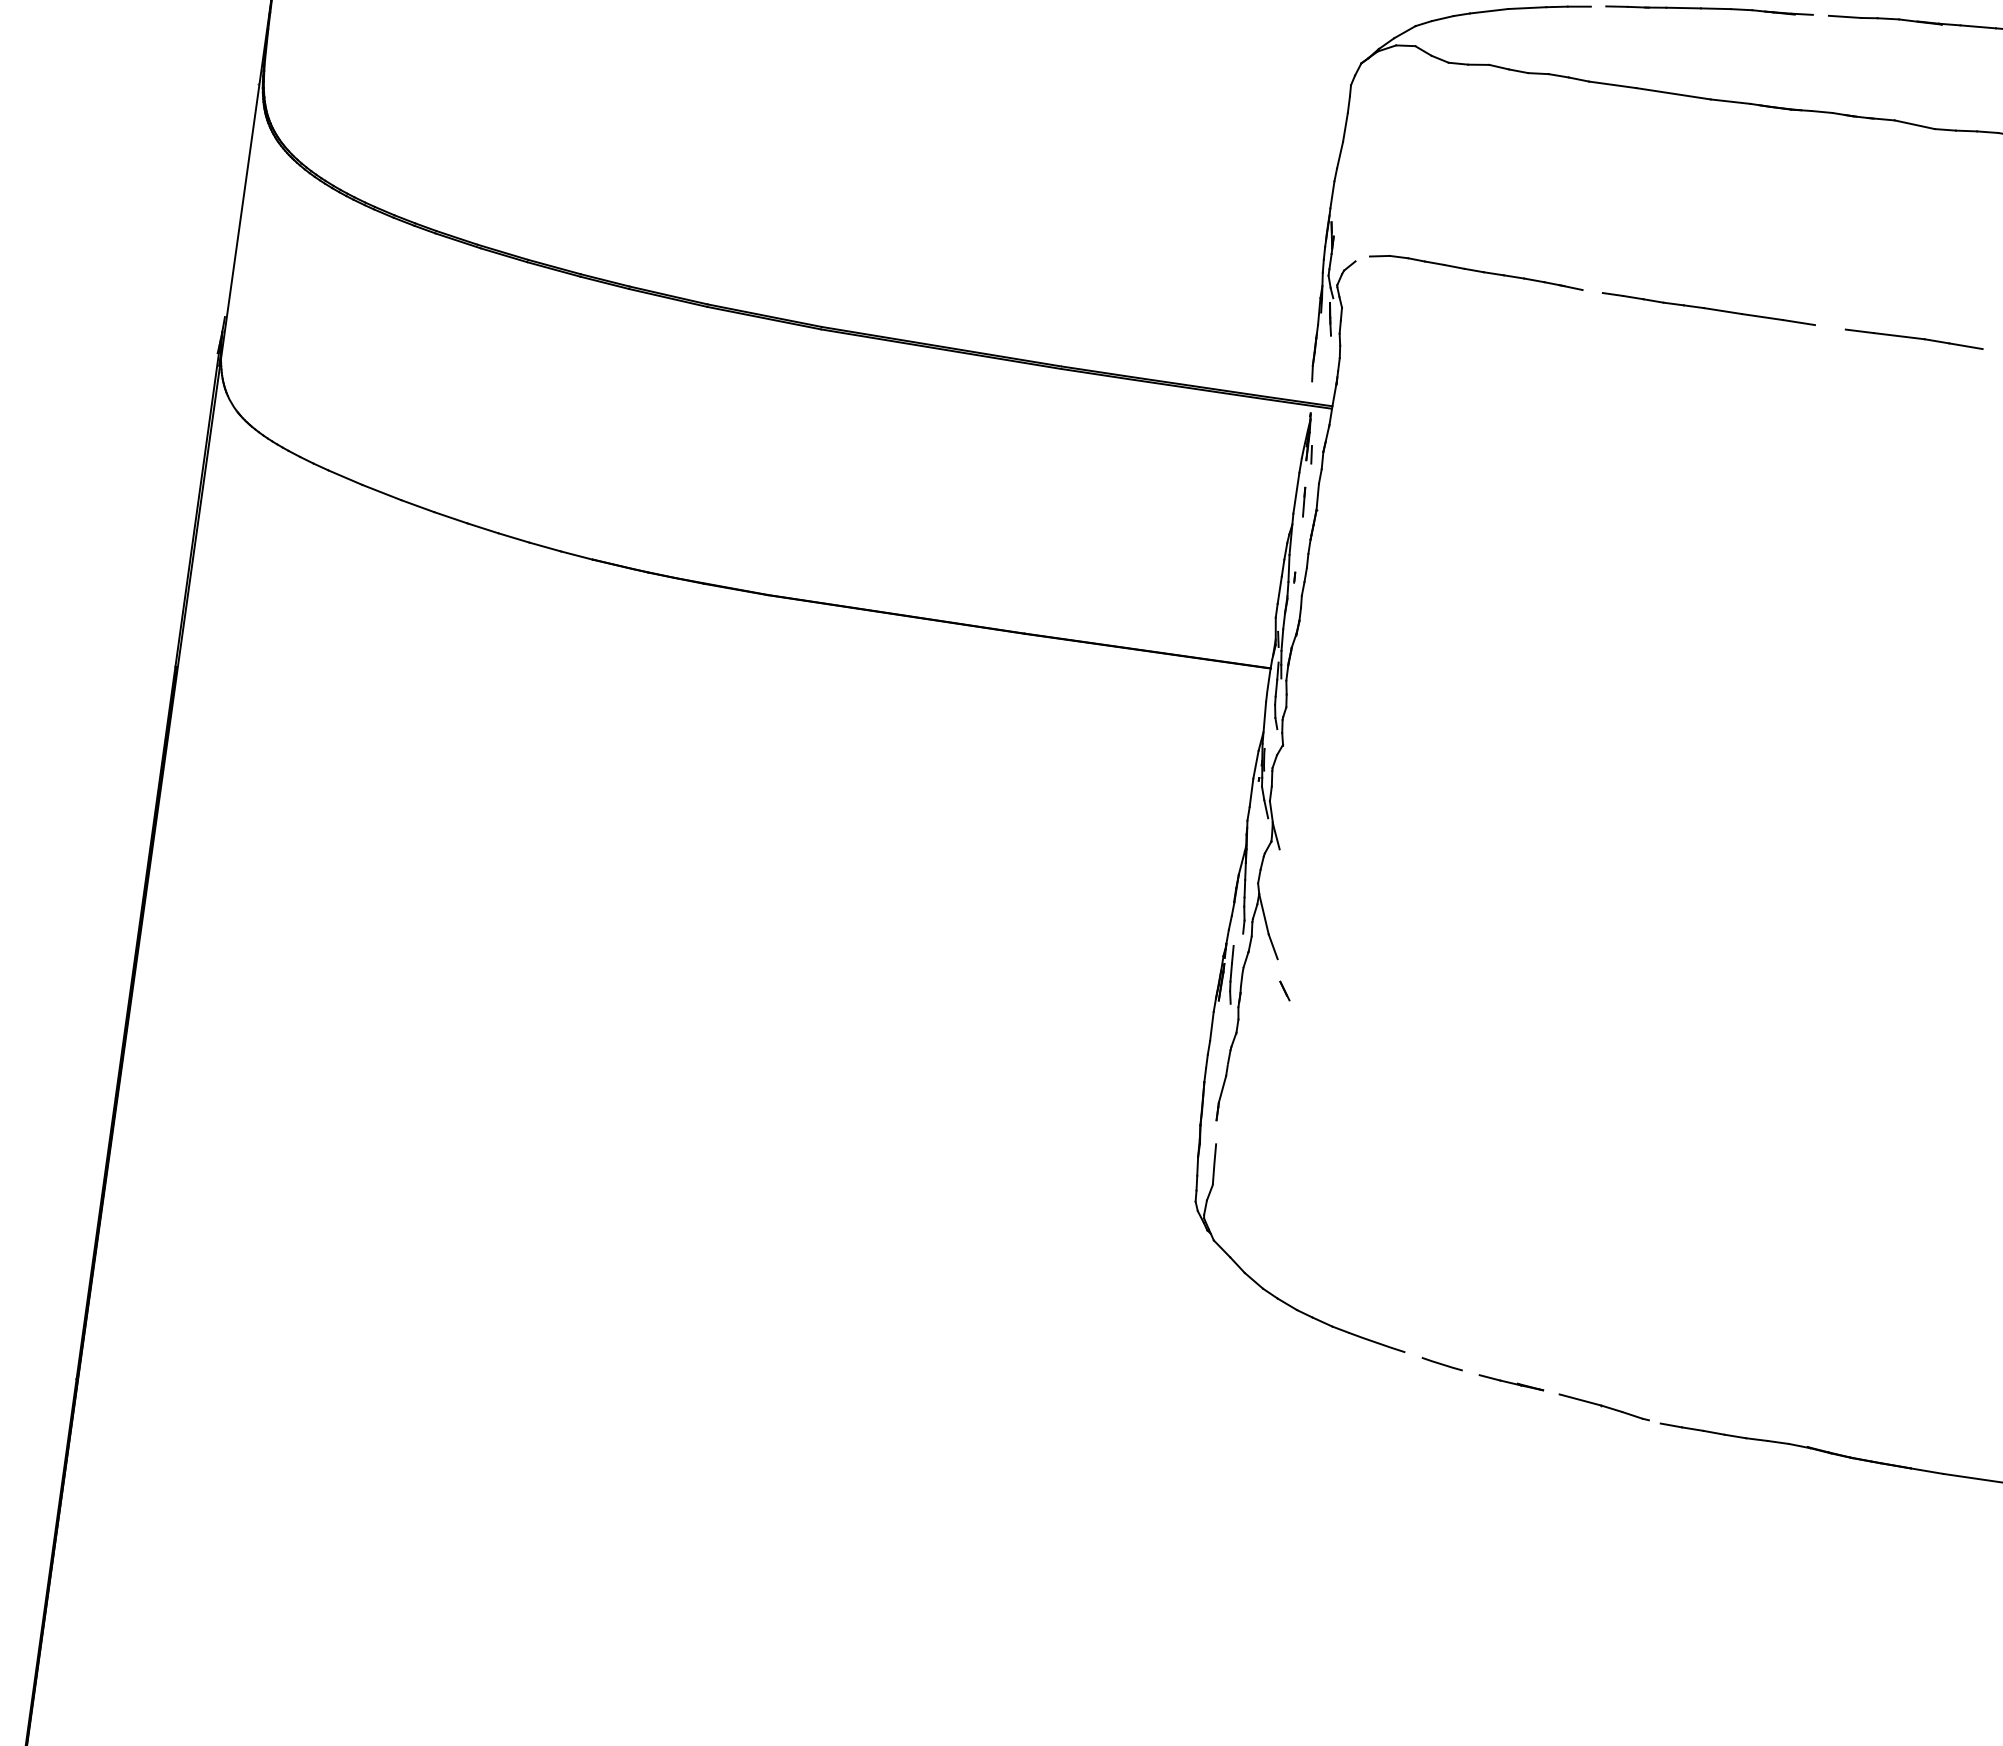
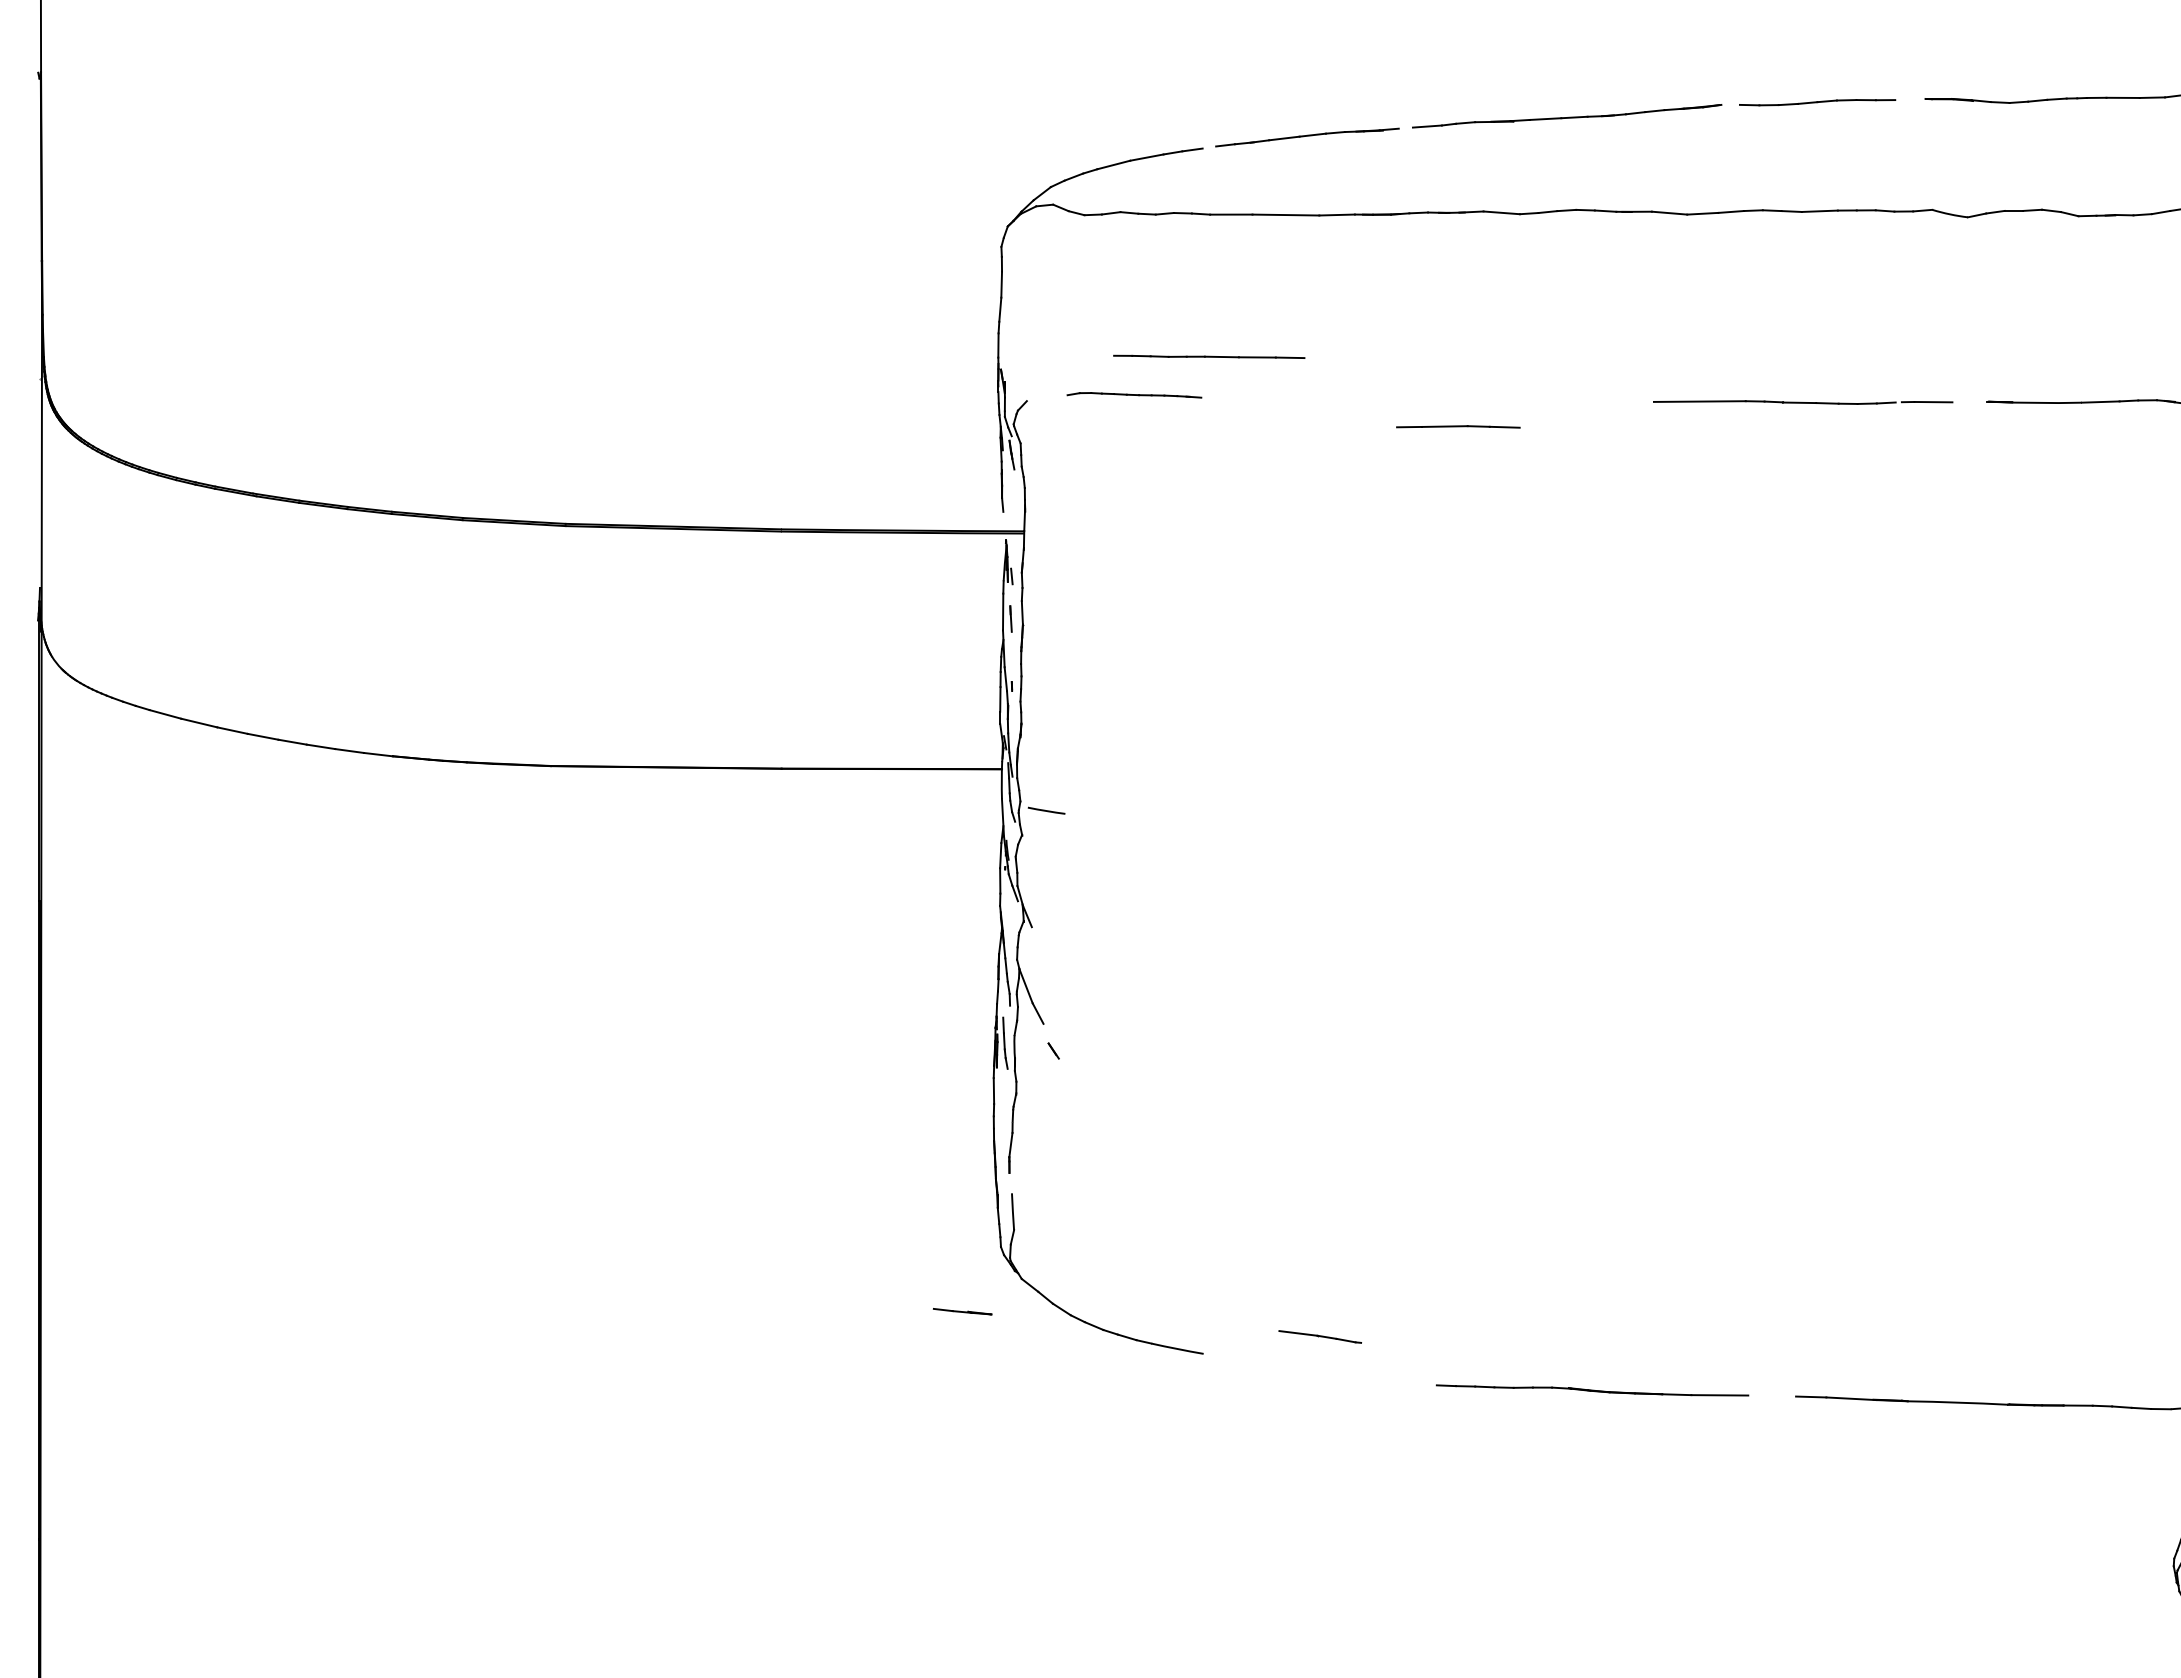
part: (1476, 271) -> (1134, 395), size x0.7
line: (1709, 308) -> (1209, 356), moved
line: (1914, 338) -> (1458, 426), moved
line: (1442, 1363) -> (1046, 810), moved
line: (1511, 1382) -> (962, 1311), moved
part: (1603, 1406) -> (1319, 1336), moved

